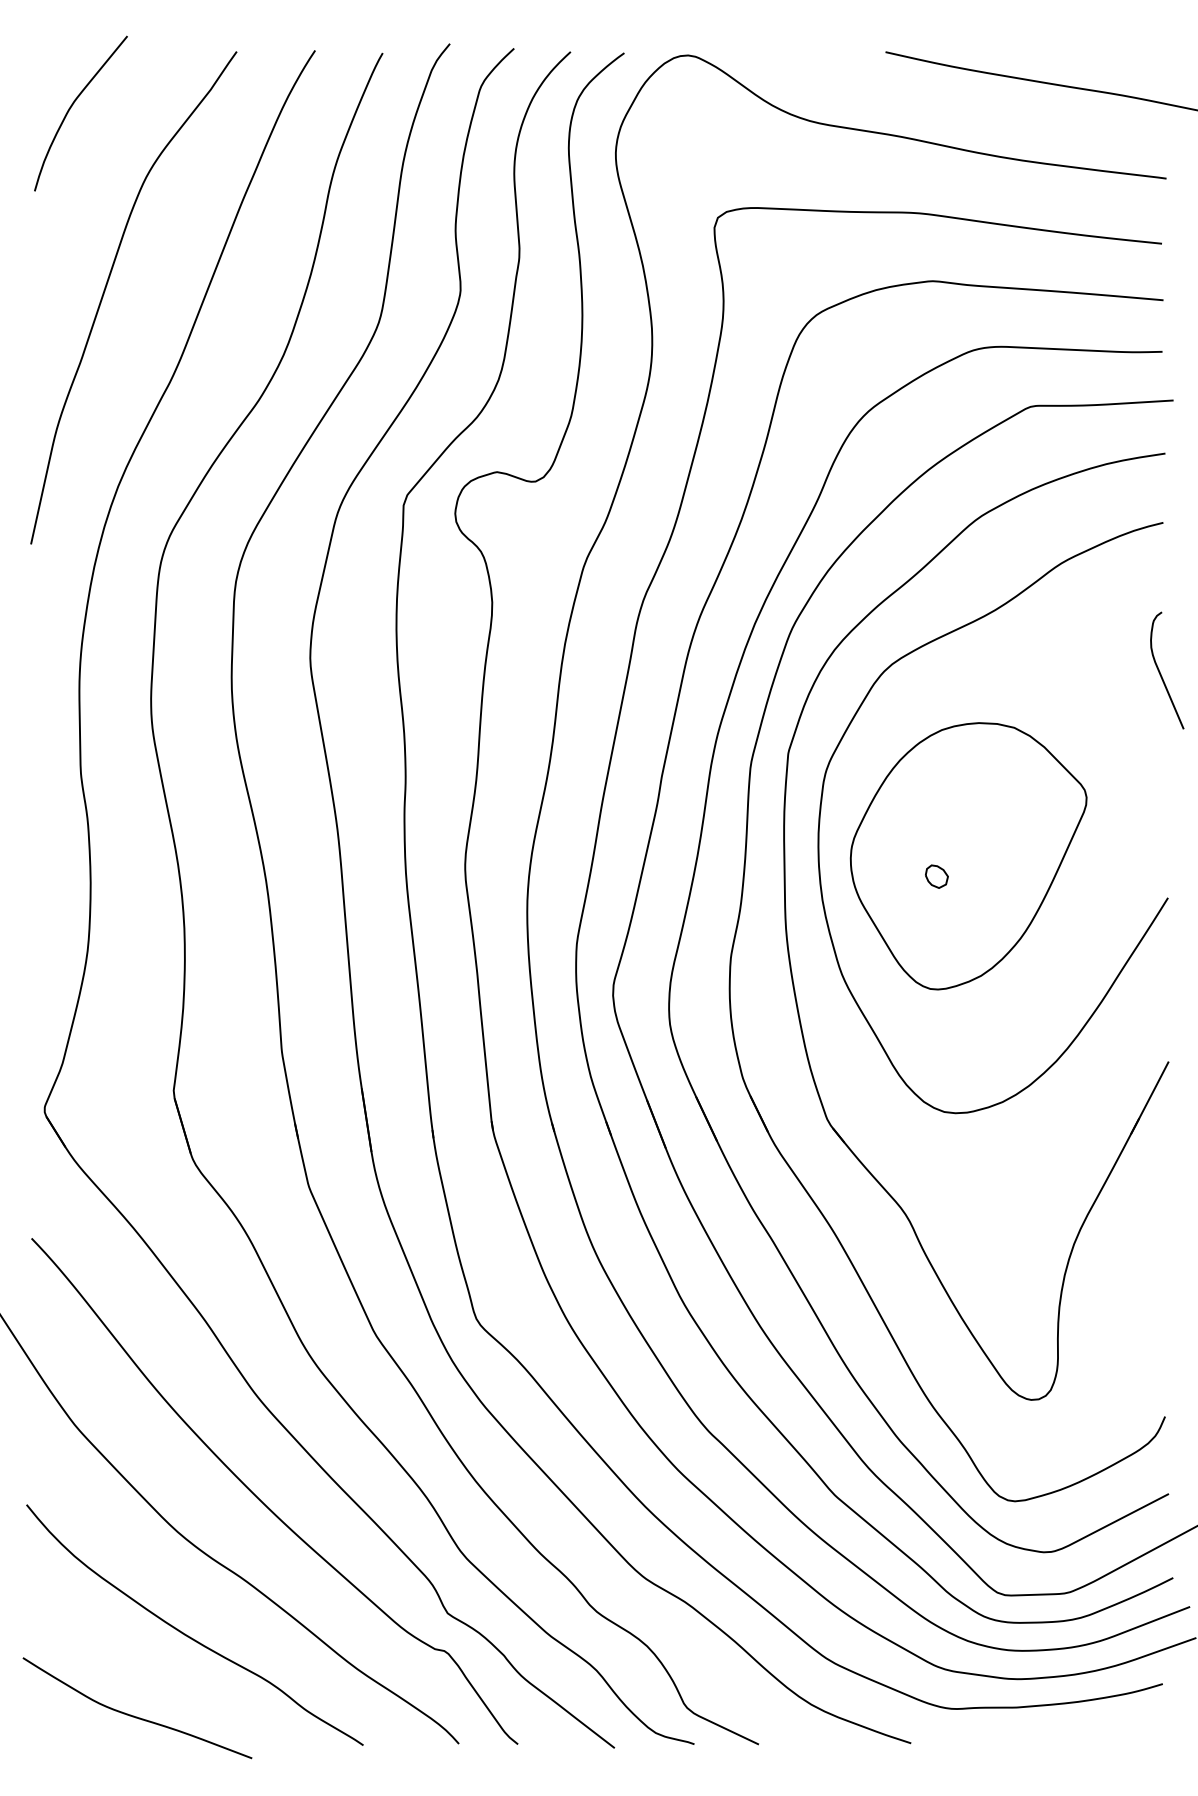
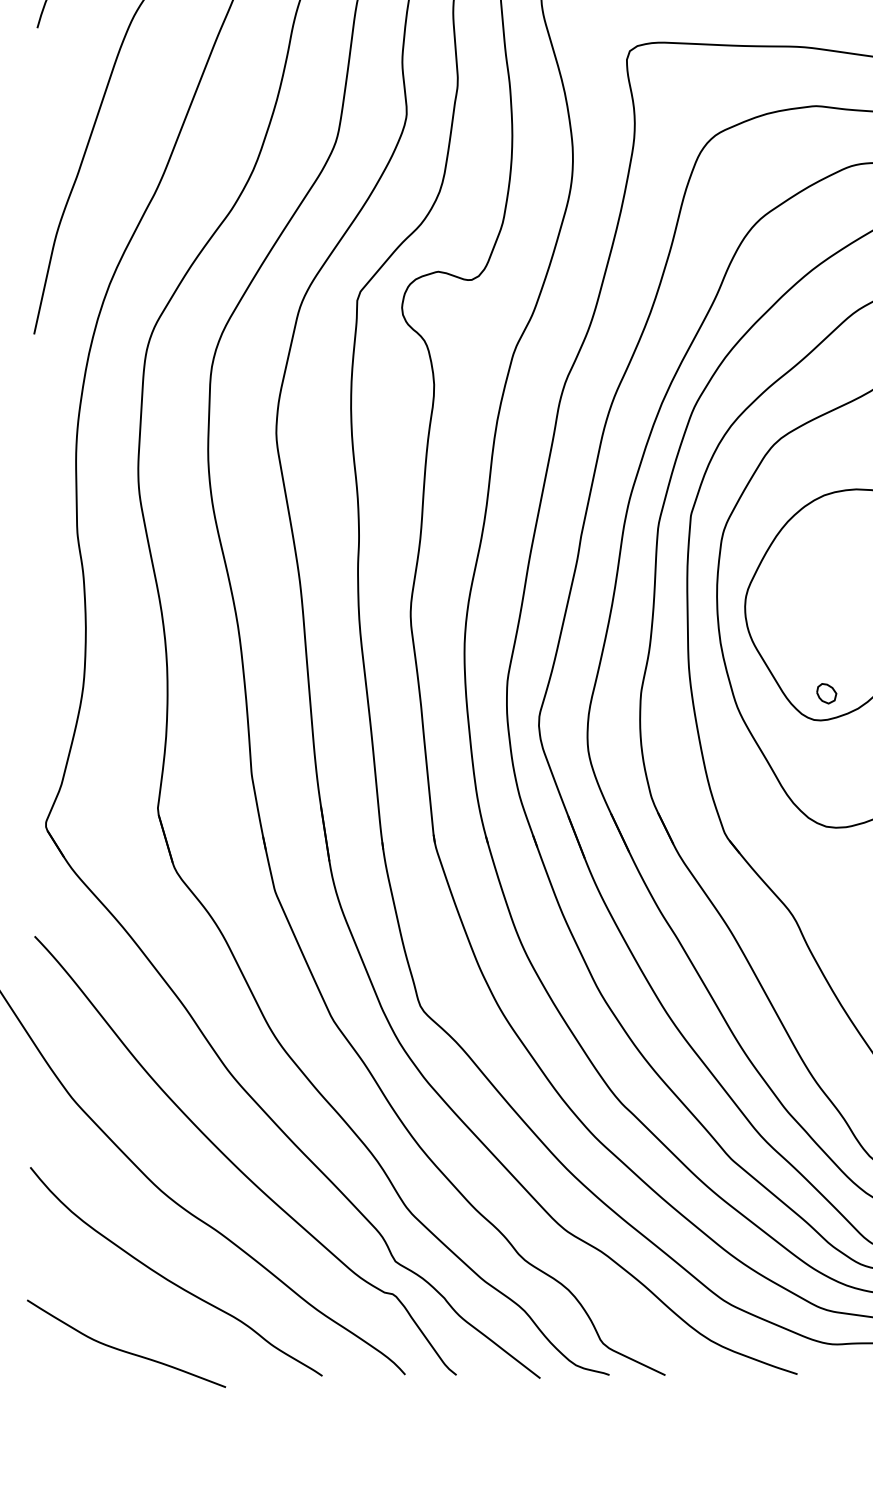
part: (936, 876) -> (826, 693), moved

